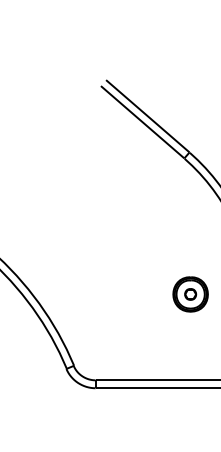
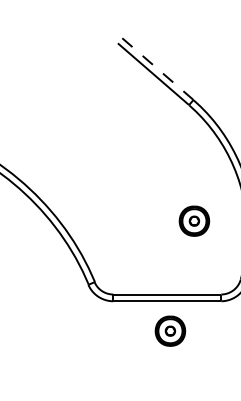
line: (148, 116) -> (158, 69), solid -> dashed
part: (162, 422) -> (170, 330), added

